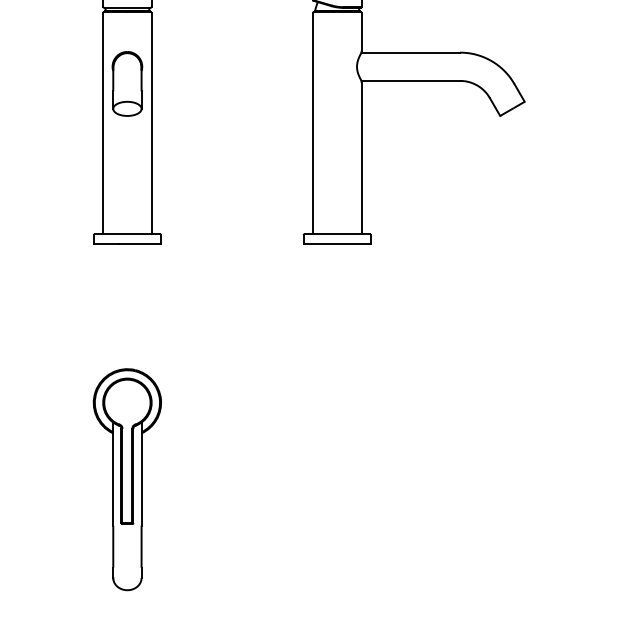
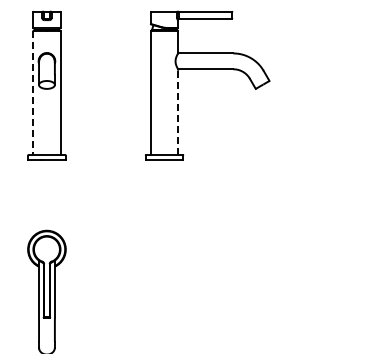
line: (103, 124) -> (33, 93), solid -> dashed
line: (362, 158) -> (178, 112), solid -> dashed

